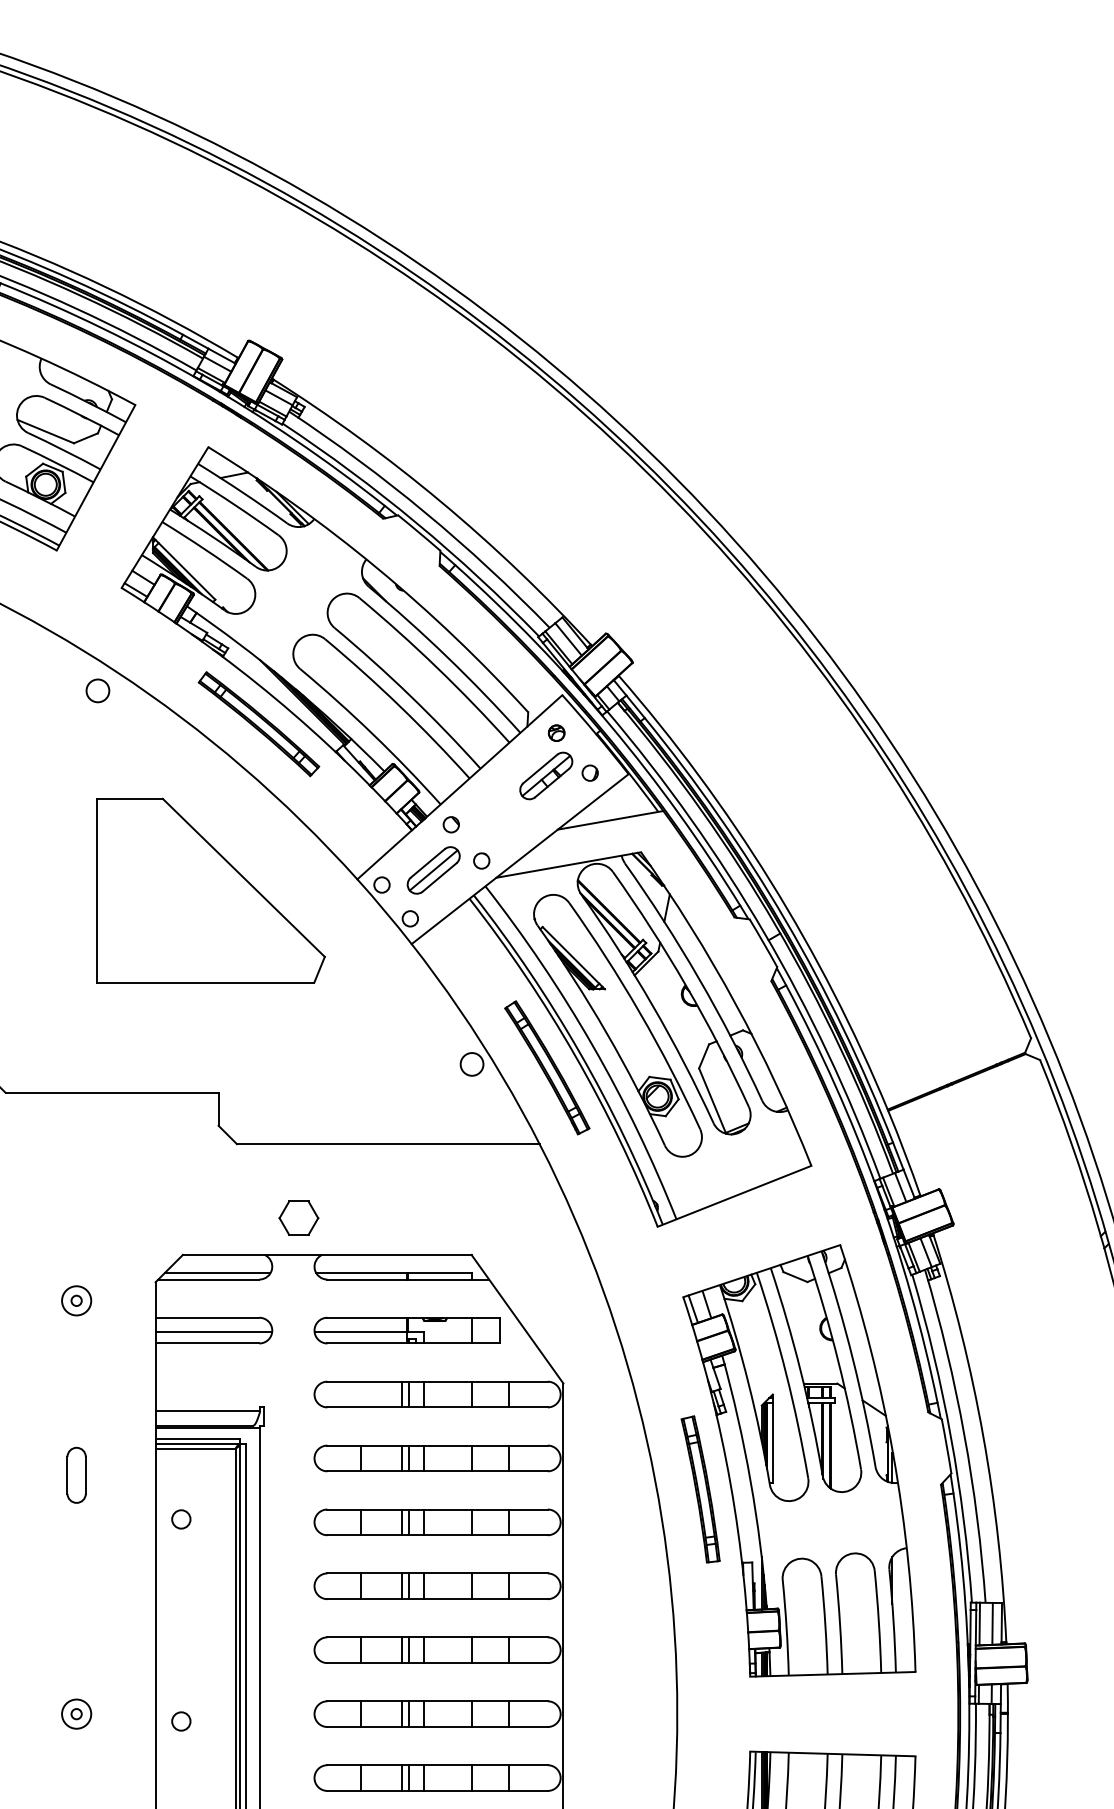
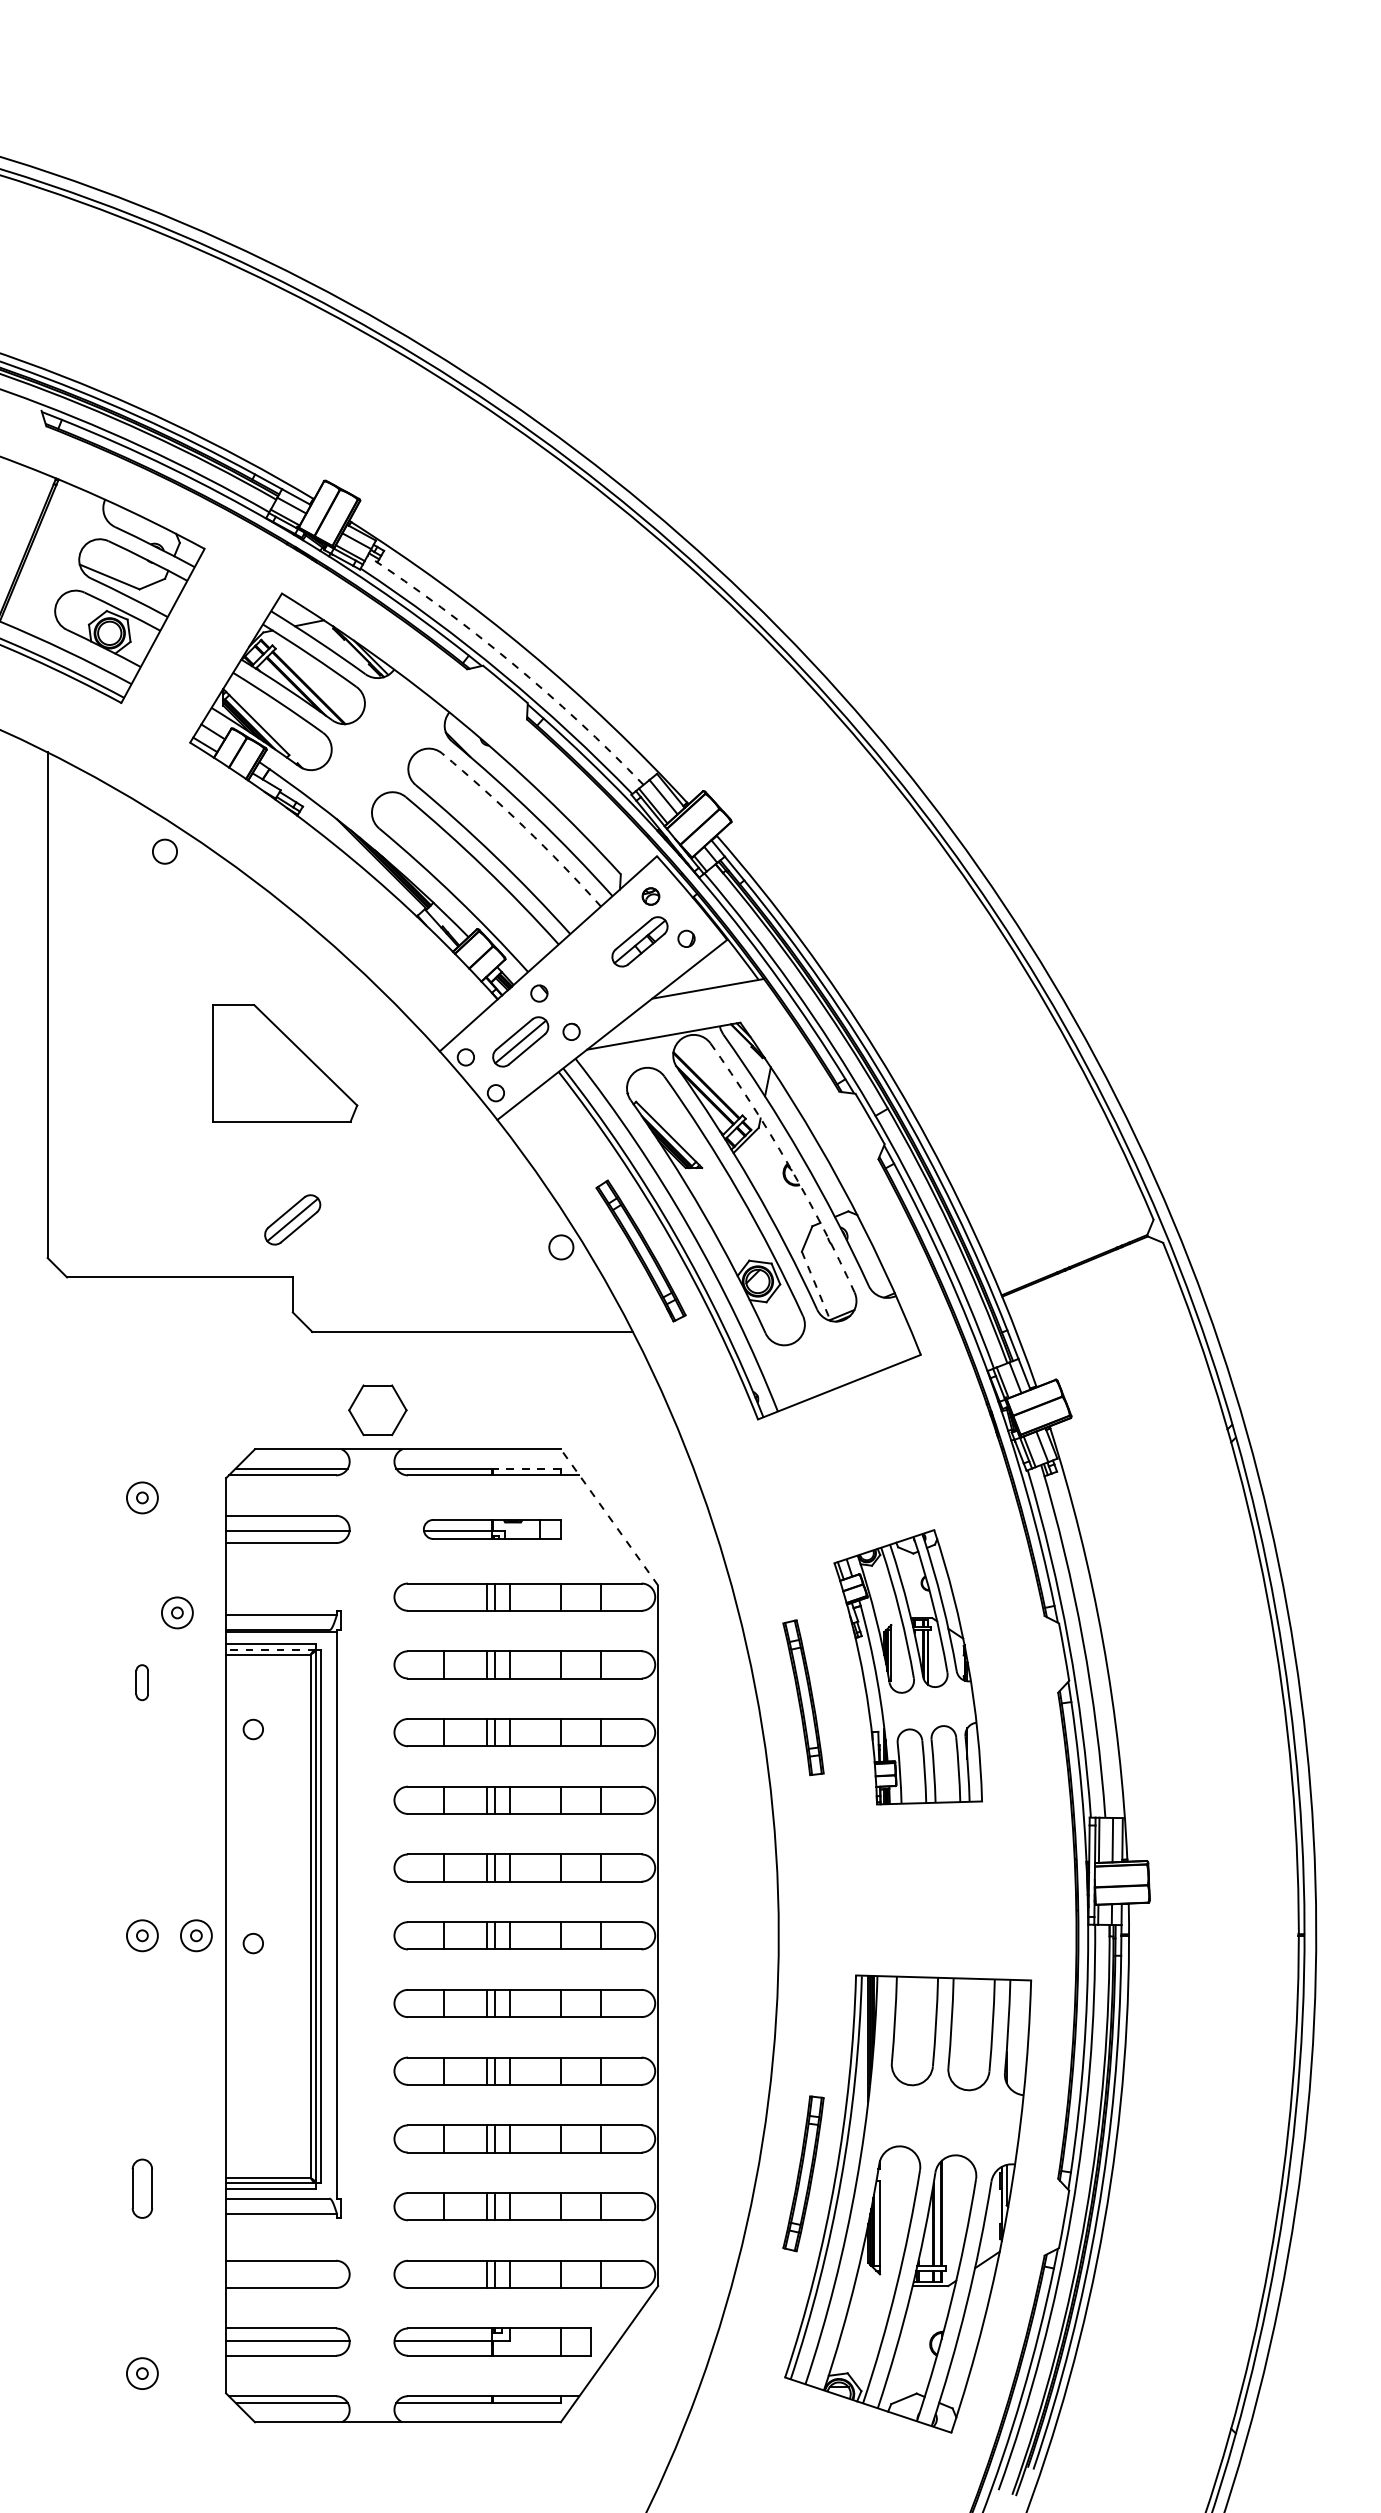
arc: (425, 512) -> (511, 662), solid -> dashed
arc: (437, 668) -> (524, 827), solid -> dashed
part: (258, 723) -> (335, 886), removed
part: (210, 890) -> (284, 1063), size x0.6
arc: (686, 986) -> (788, 1164), solid -> dashed
part: (218, 1038) -> (292, 1219), added
line: (712, 1100) -> (816, 1285), solid -> dashed
part: (298, 1218) -> (377, 1410), size x1.4
line: (439, 1273) -> (526, 1468), solid -> dashed
line: (517, 1319) -> (609, 1517), solid -> dashed
part: (407, 1330) -> (492, 1529), size x0.7
part: (109, 1409) -> (177, 1612), added
line: (197, 1443) -> (270, 1649), solid -> dashed
part: (799, 1459) -> (908, 1666), size x0.6
part: (75, 1475) -> (141, 1682), size x0.6
part: (127, 1713) -> (196, 1935), added

